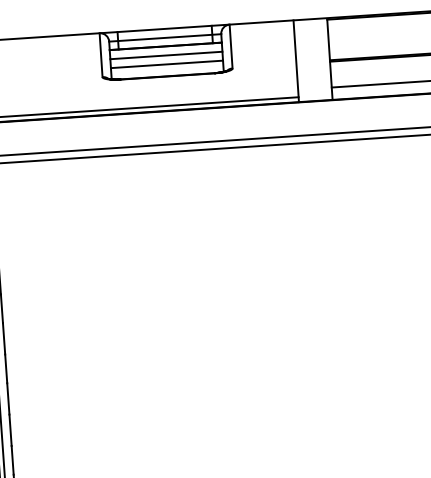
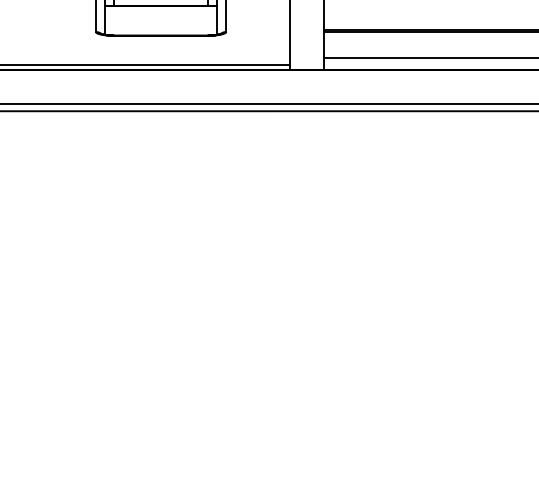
line: (165, 55) -> (160, 14), removed
line: (166, 64) -> (160, 23), removed

